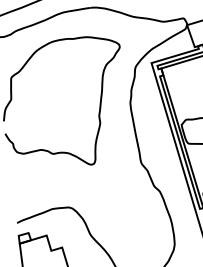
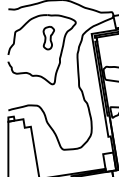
part: (73, 81) -> (48, 38), added

